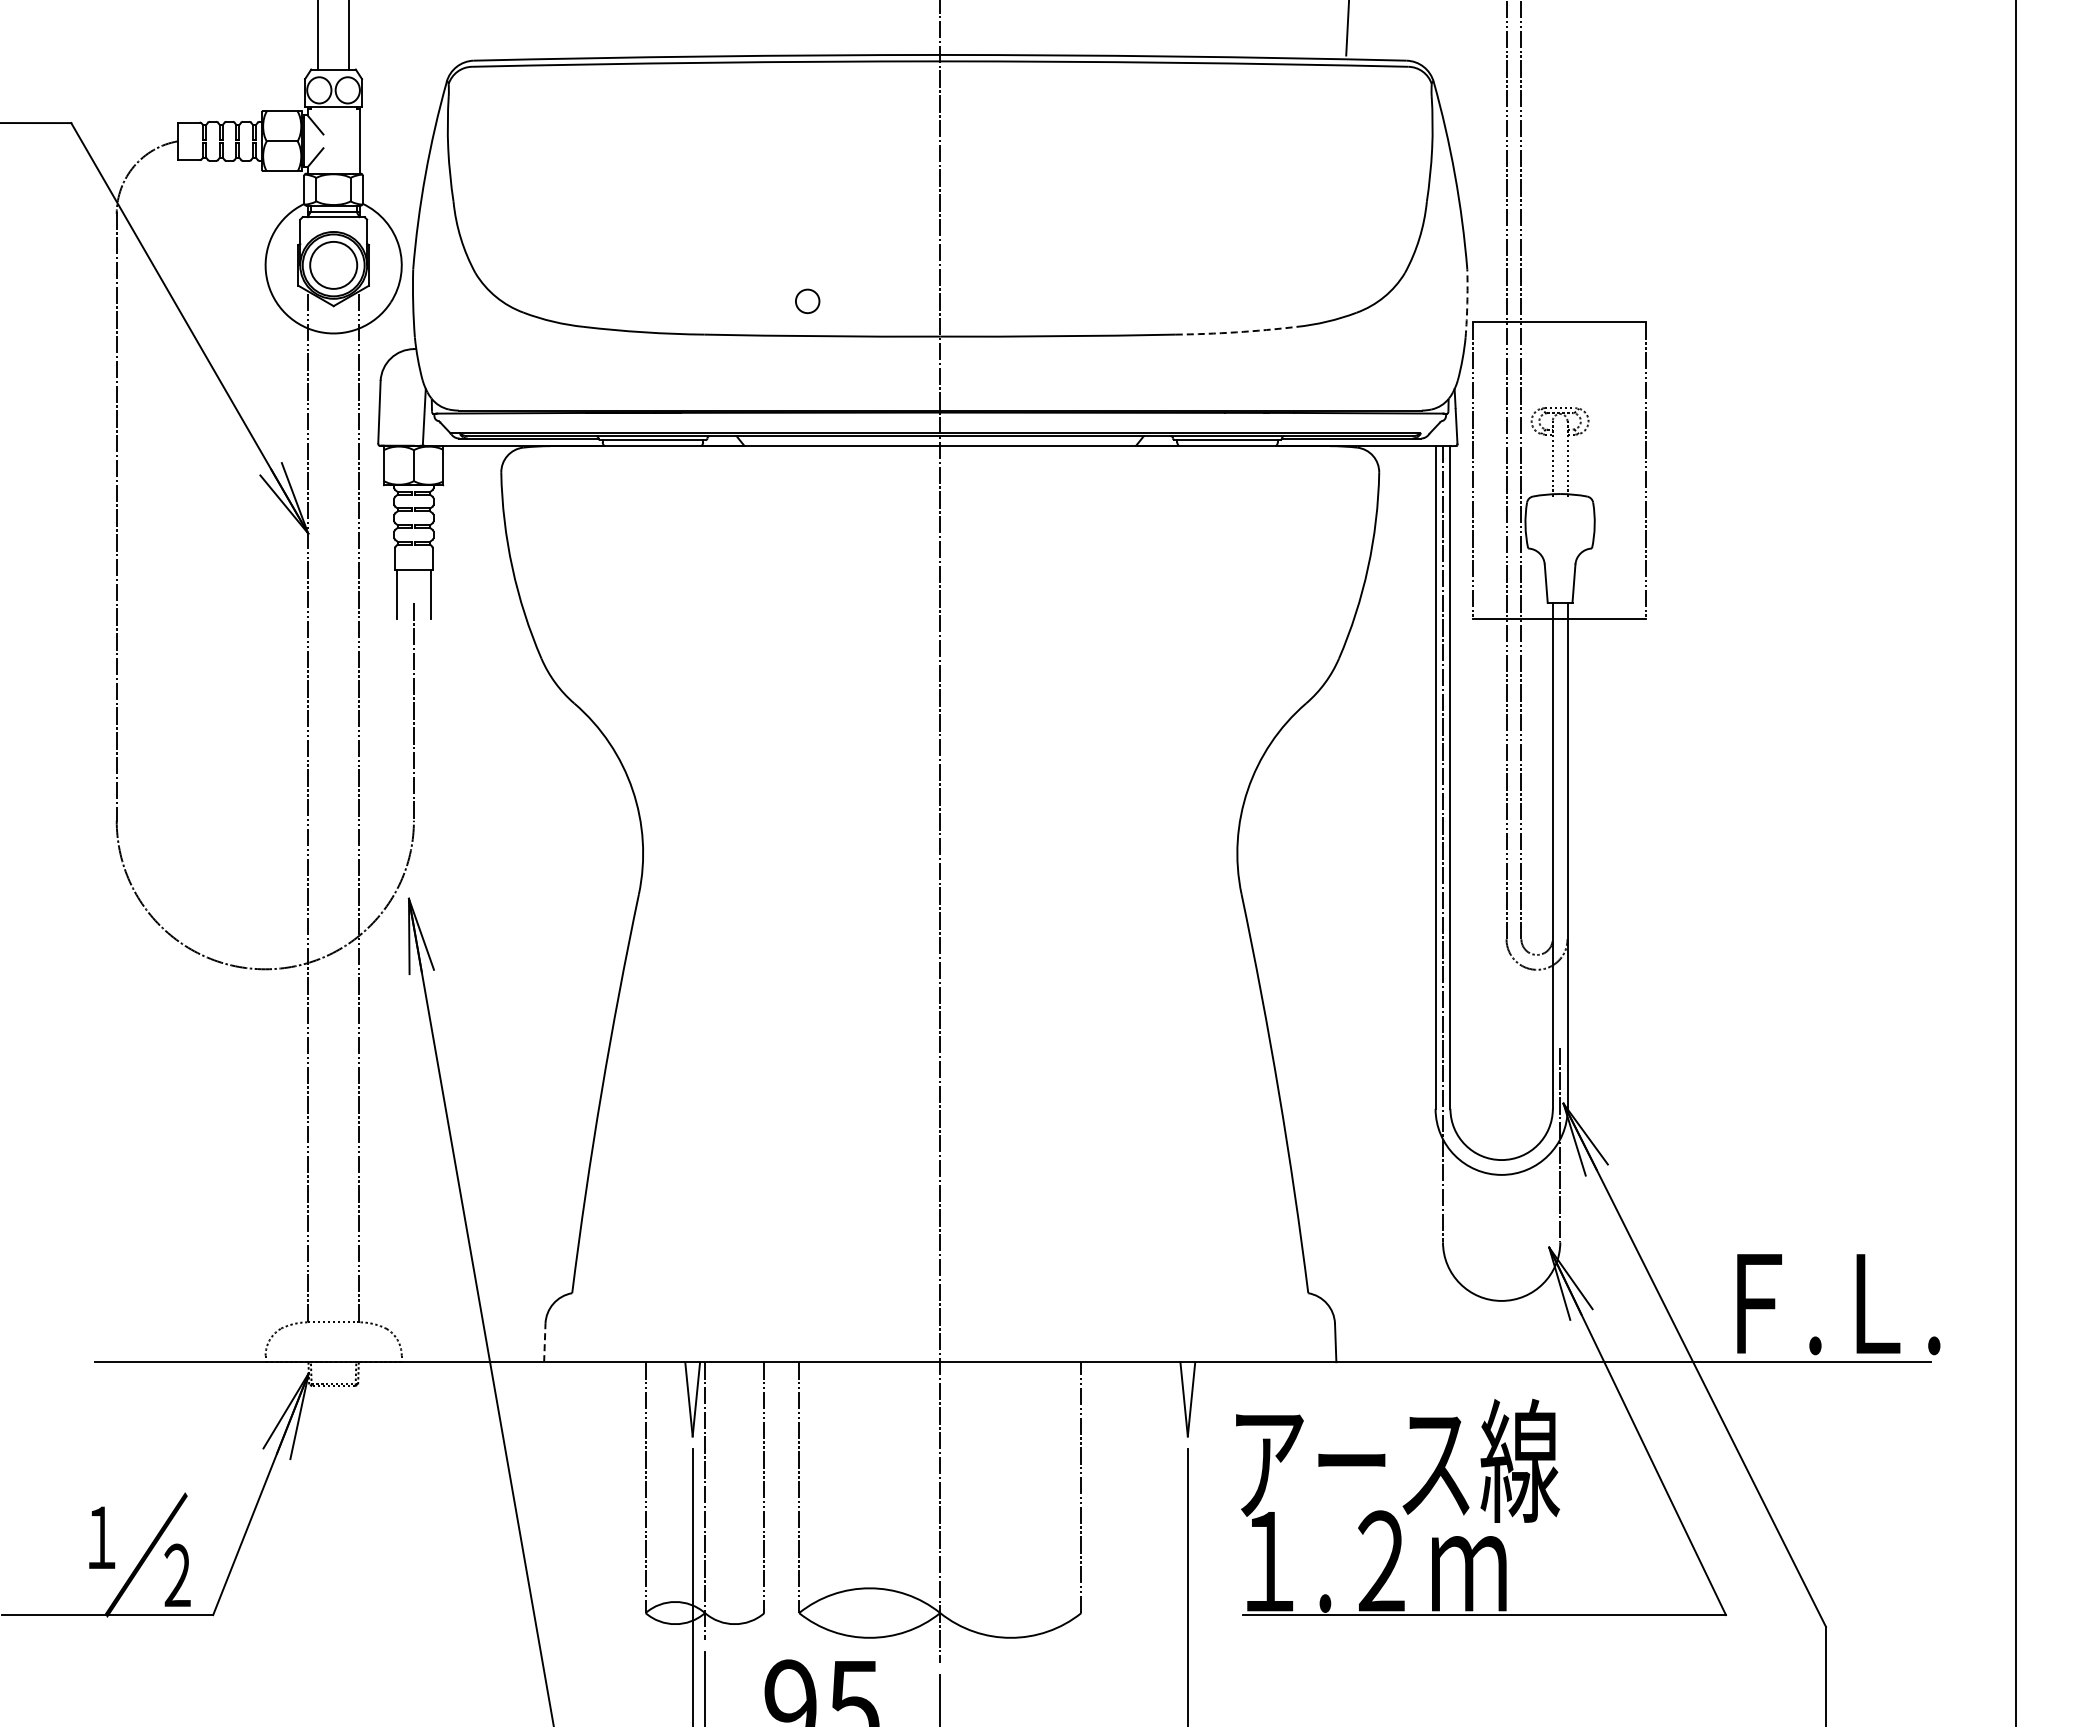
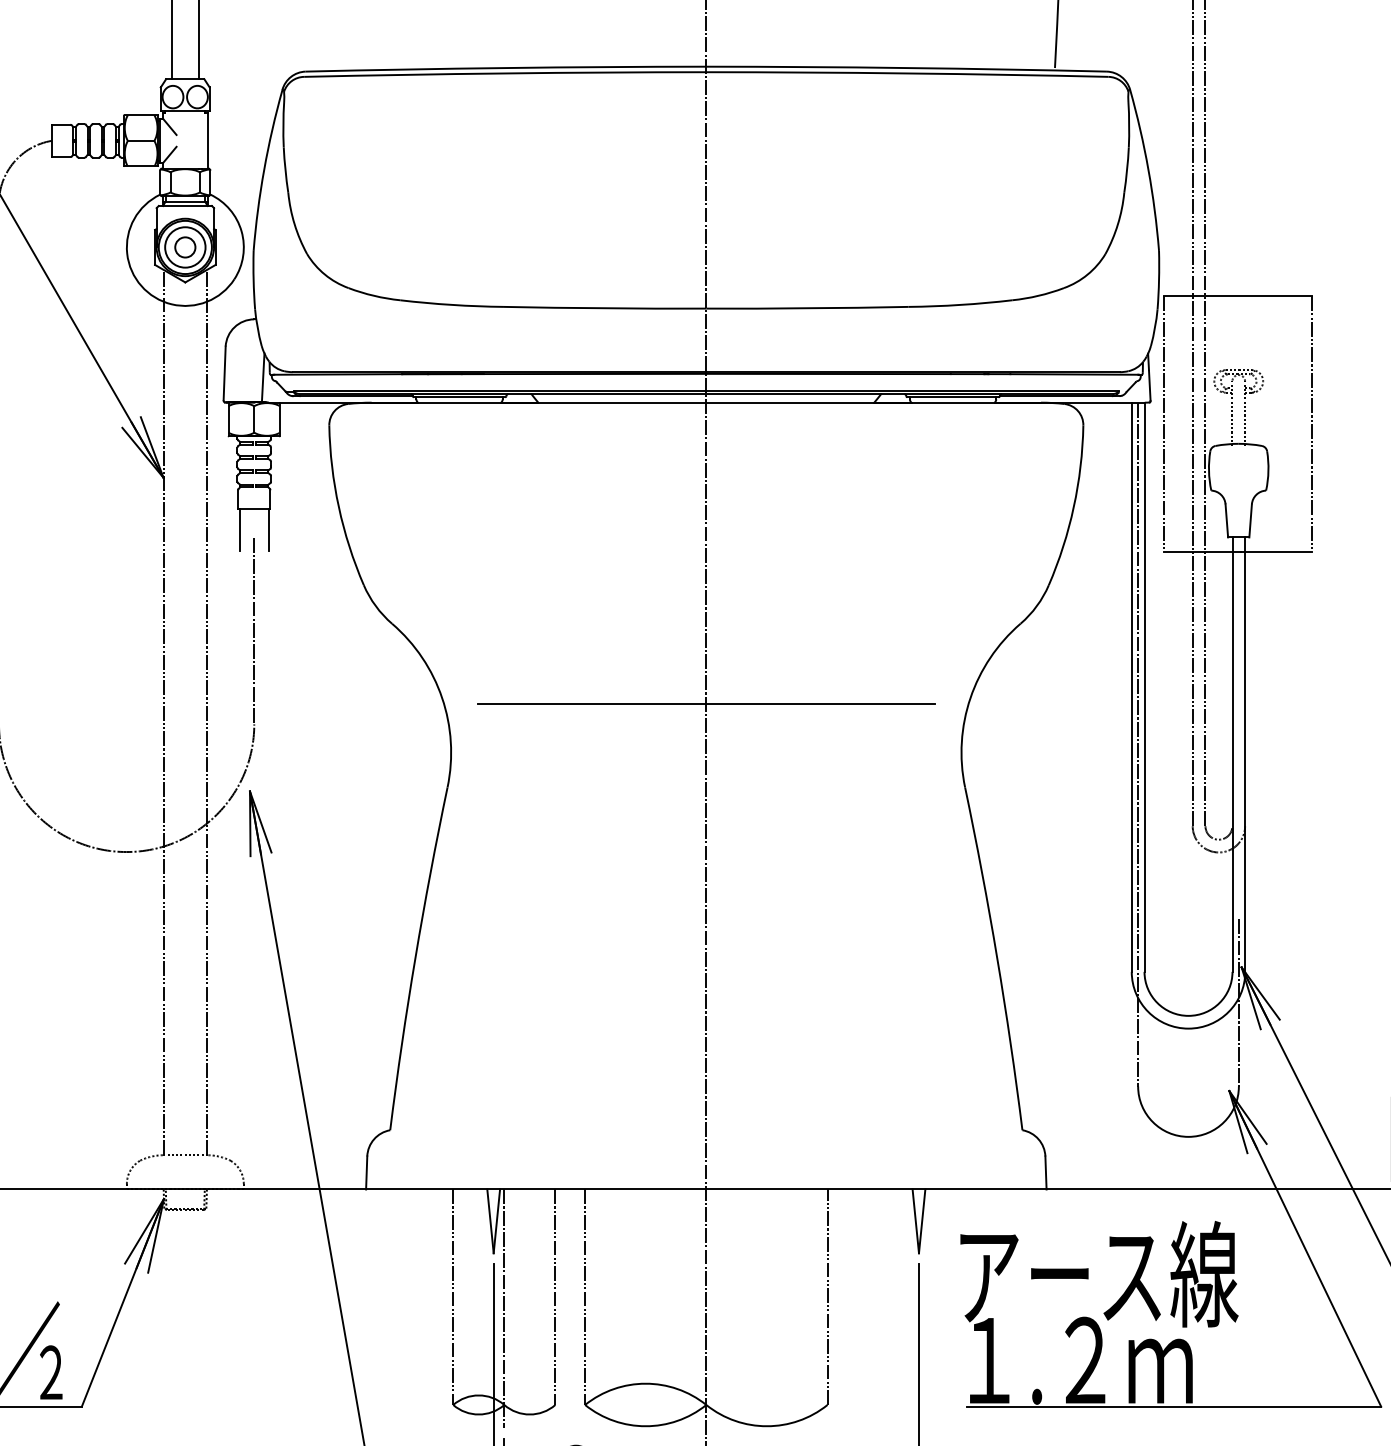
circle: (807, 300) -> (185, 246), moved
arc: (1467, 303) -> (1159, 280), dashed -> solid
arc: (1236, 332) -> (960, 305), dashed -> solid
line: (939, 797) -> (705, 704), added
line: (544, 1342) -> (366, 1172), dashed -> solid

